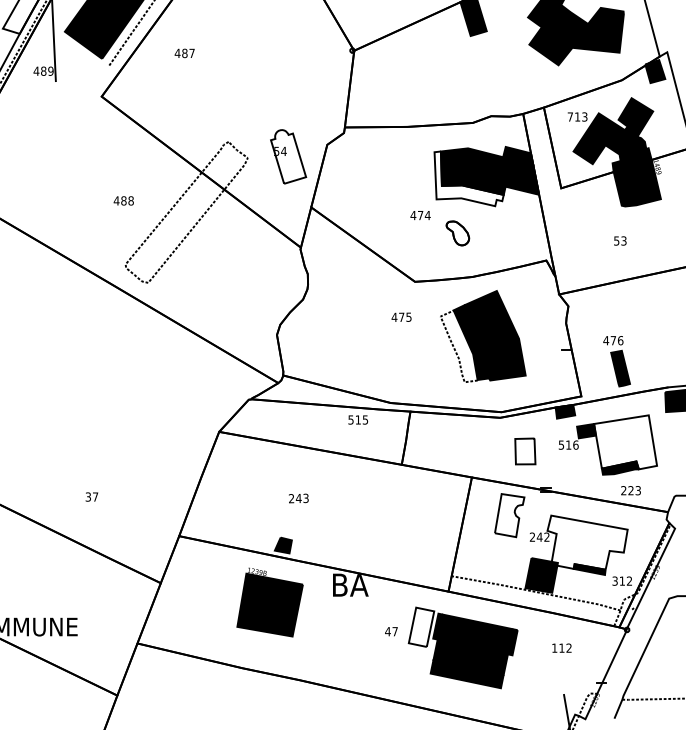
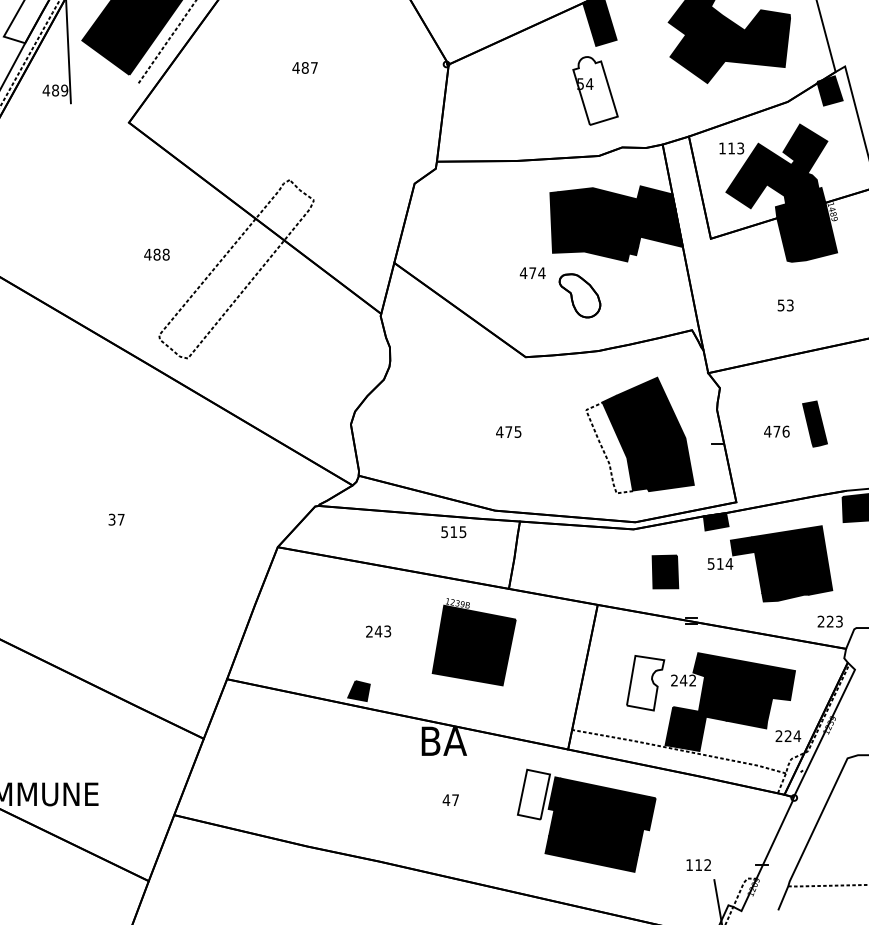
text: (184, 53) -> (304, 67), moved
text: (570, 117) -> (722, 148), 713 -> 113
part: (288, 156) -> (595, 90), moved
fill: (469, 178) -> (594, 226), added
part: (457, 233) -> (579, 295), size x1.43
text: (401, 316) -> (508, 431), moved
part: (482, 335) -> (639, 434), moved
part: (620, 368) -> (814, 423), moved
fill: (625, 442) -> (792, 560), added
text: (575, 444) -> (729, 563), 516 -> 514
fill: (525, 451) -> (665, 571), added
text: (630, 490) -> (829, 621), moved
text: (91, 496) -> (116, 519), moved
part: (509, 515) -> (645, 683), moved
fill: (587, 542) -> (744, 687), added
text: (622, 581) -> (788, 736), 312 -> 224
part: (269, 602) -> (473, 642), moved
text: (391, 631) -> (450, 799), moved
text: (561, 647) -> (698, 864), moved

